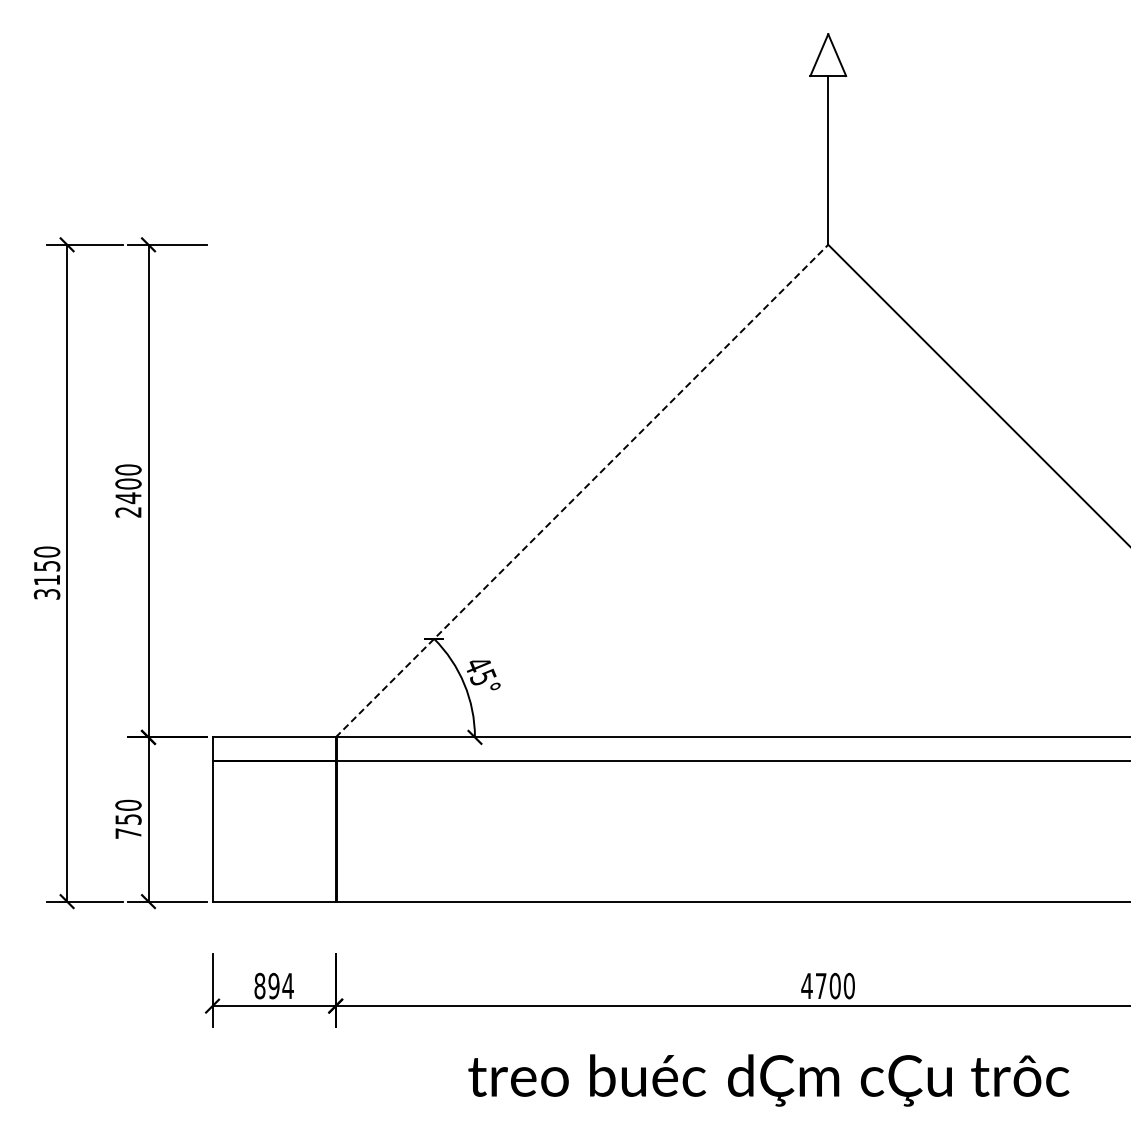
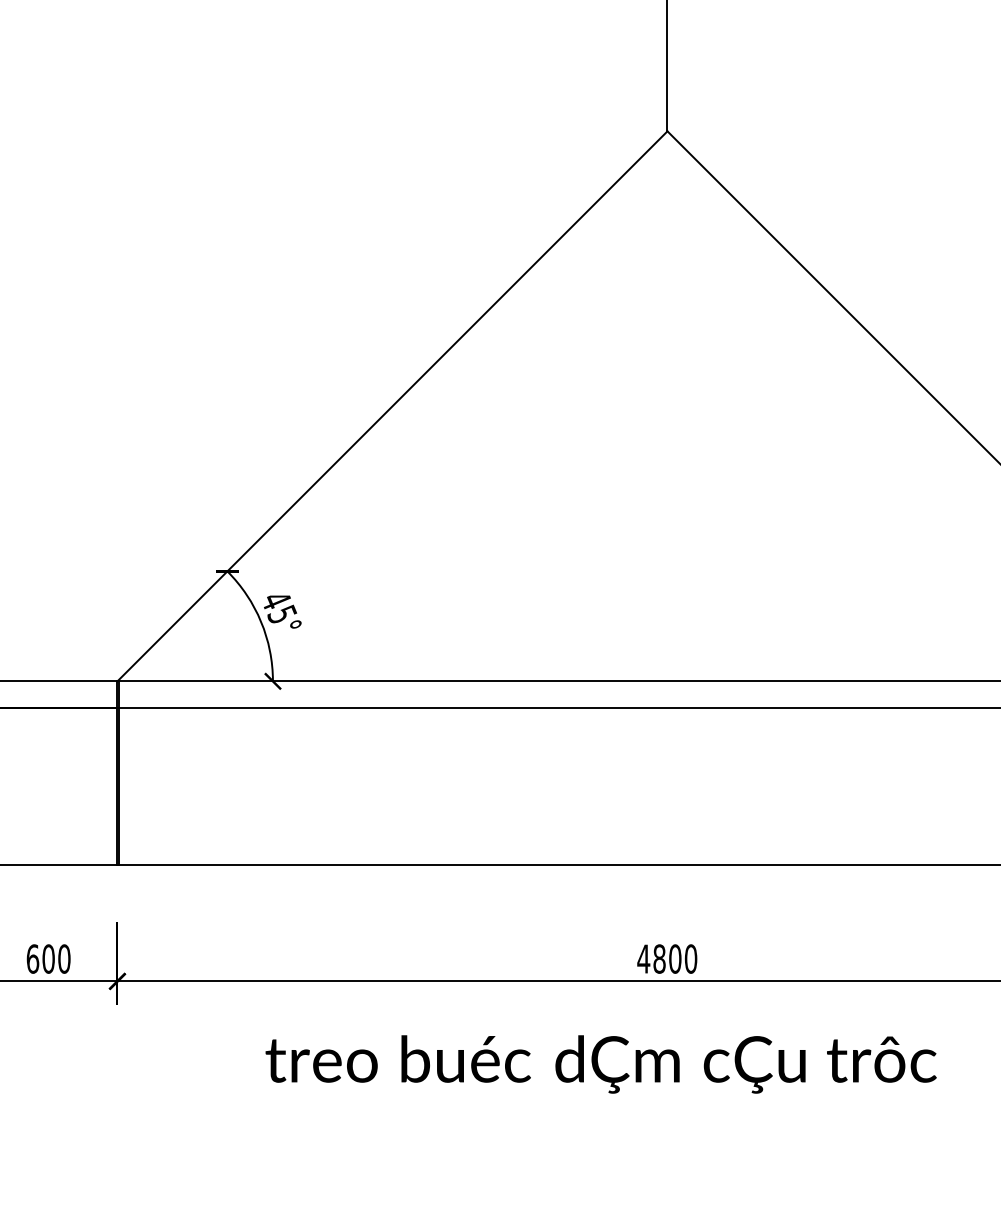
line: (582, 490) -> (393, 405), dashed -> solid
text: (273, 985) -> (48, 958), 894 -> 600
text: (820, 985) -> (658, 958), 4700 -> 4800

